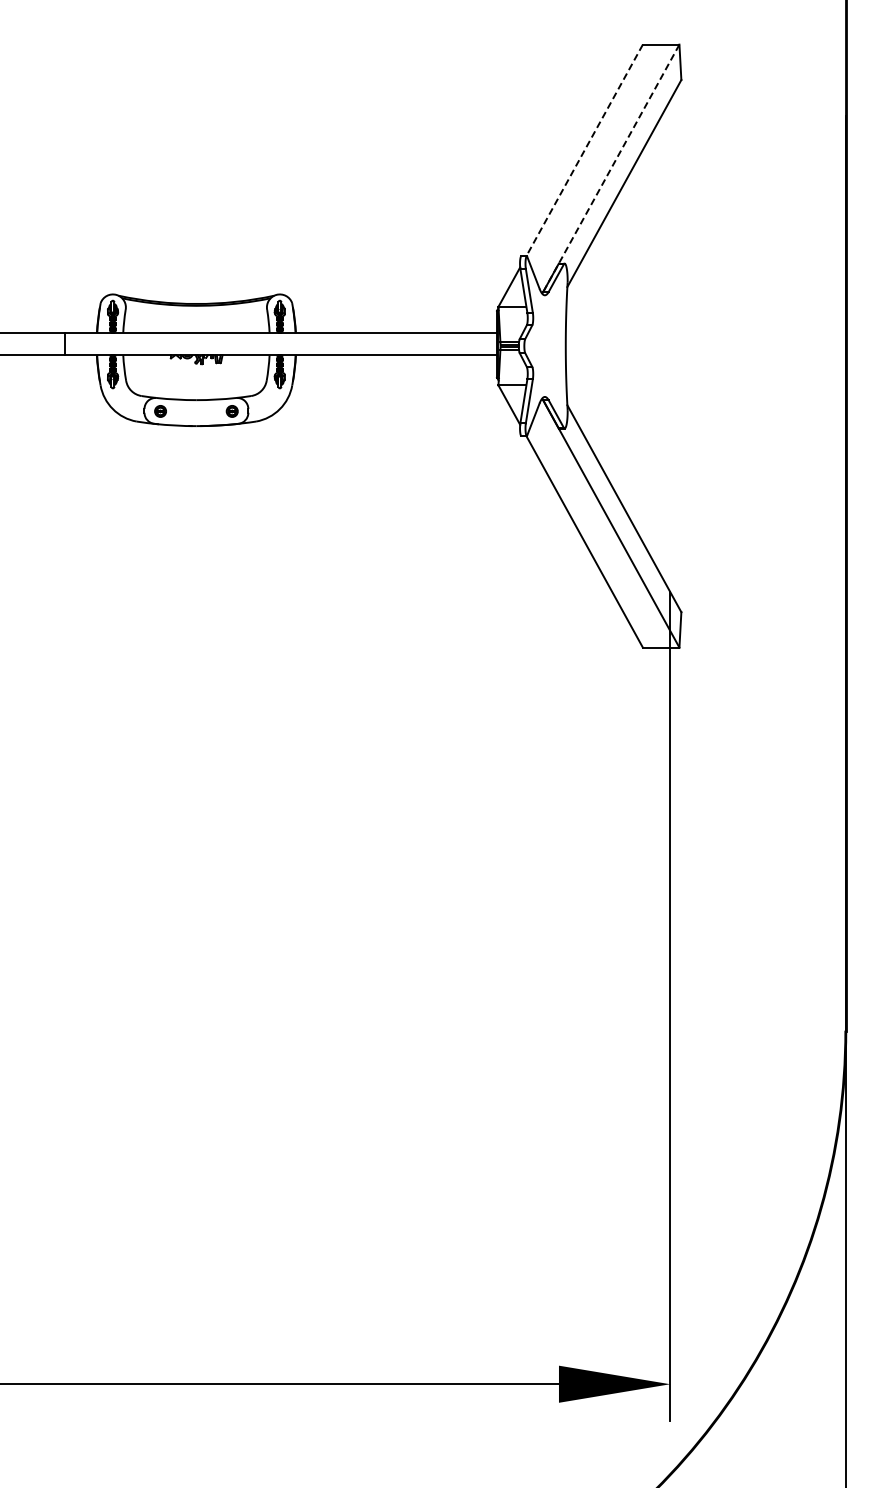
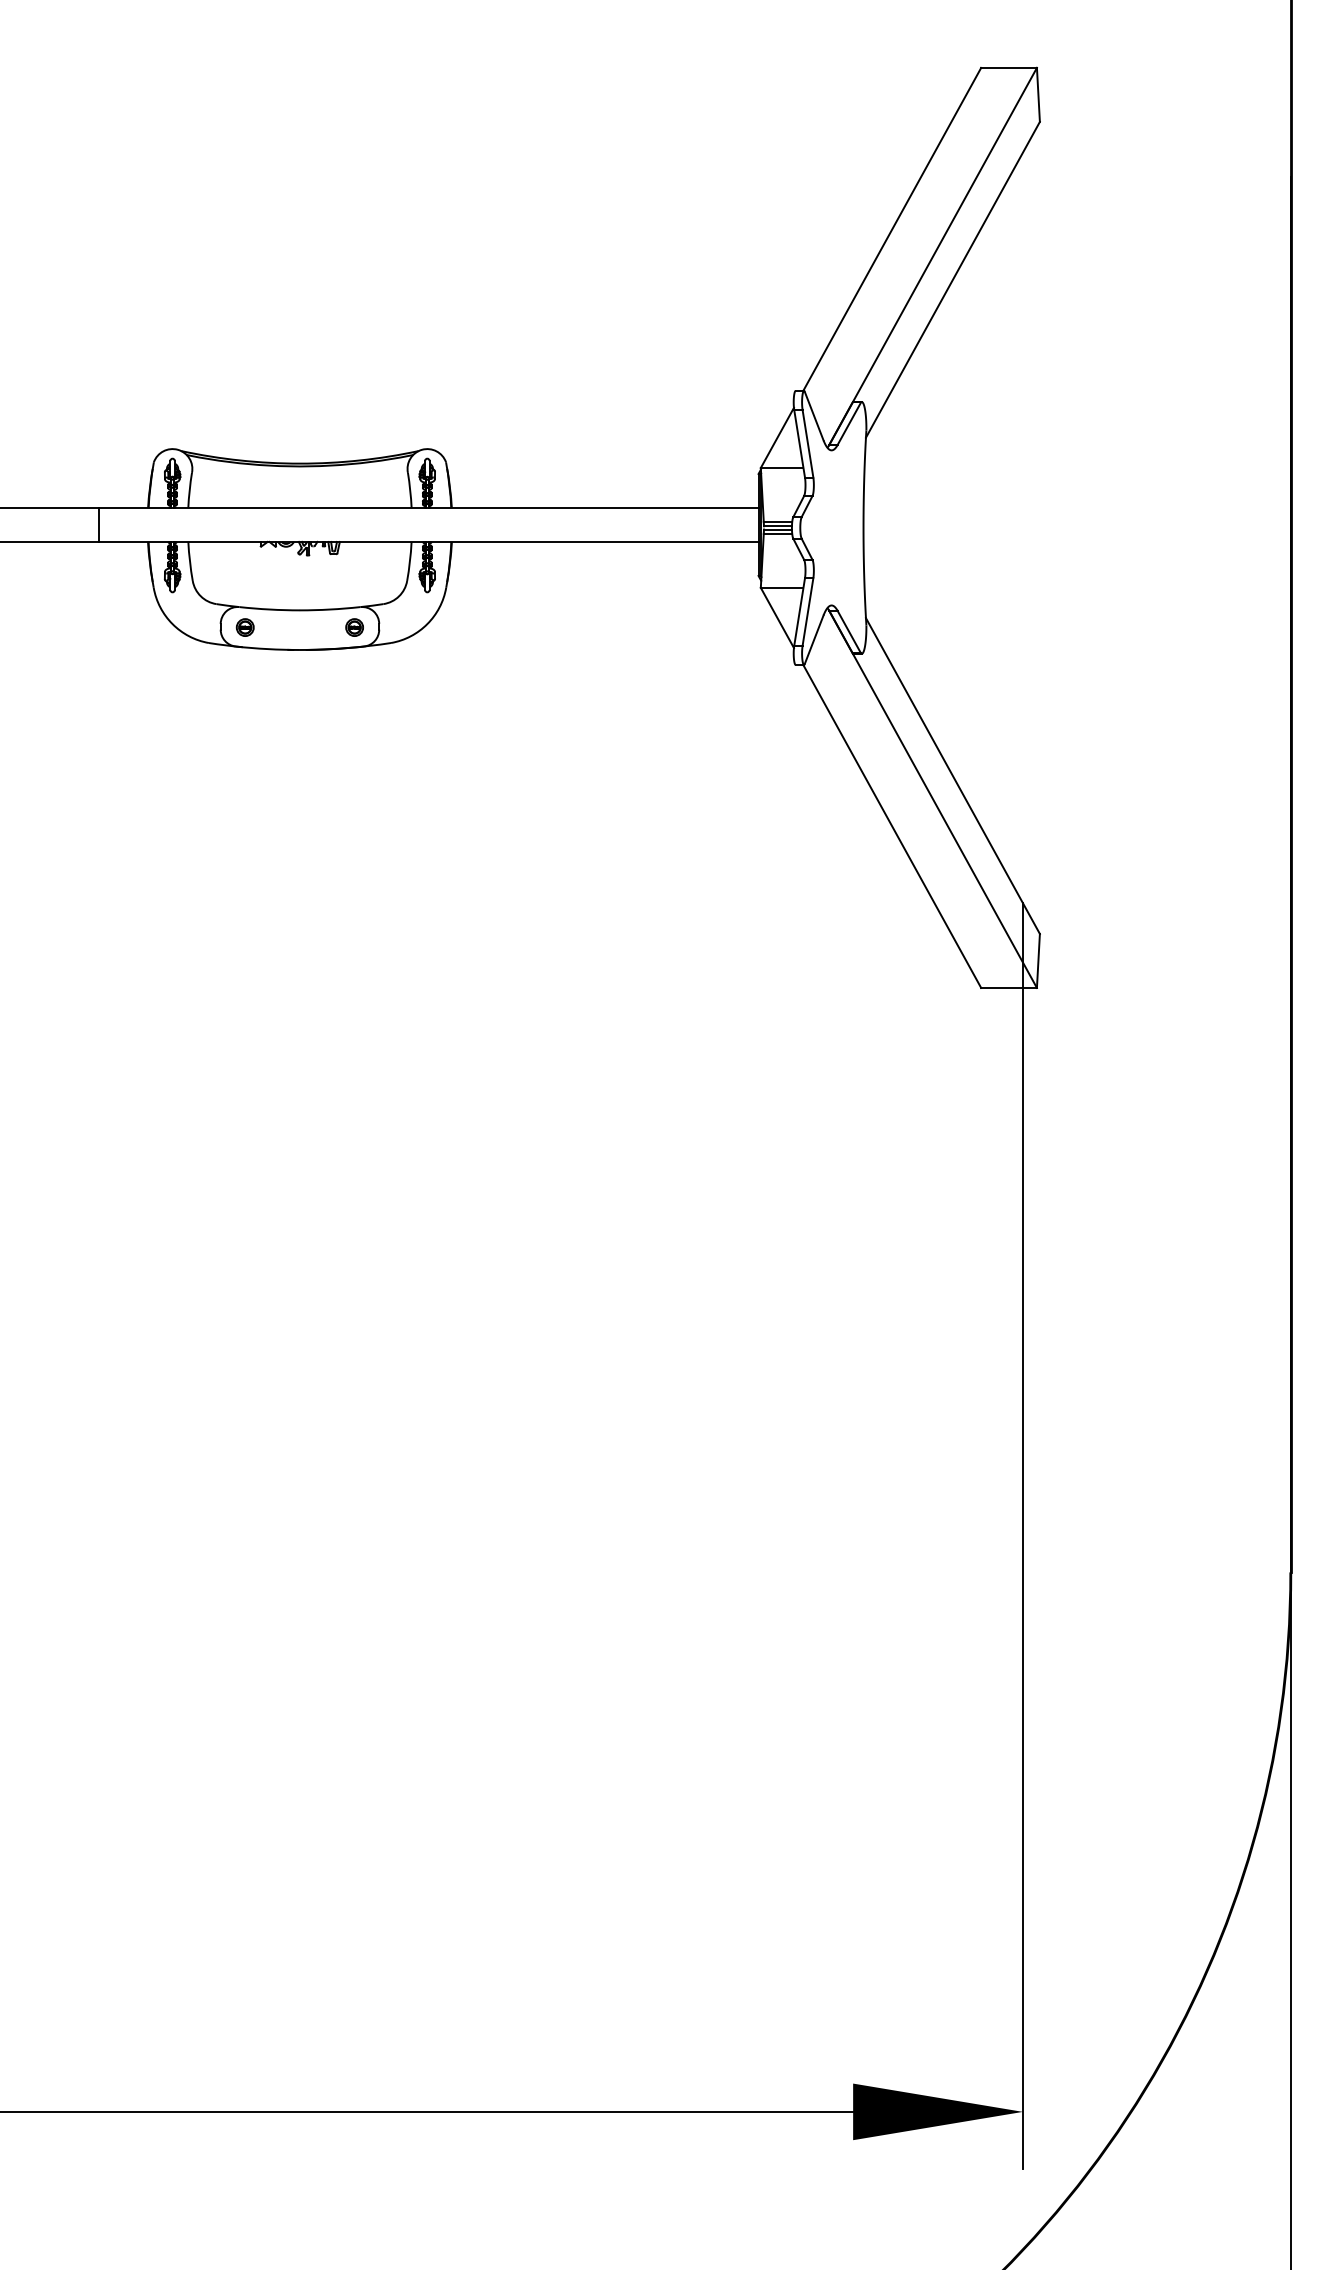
line: (584, 150) -> (892, 229), dashed -> solid
line: (611, 168) -> (933, 256), dashed -> solid

